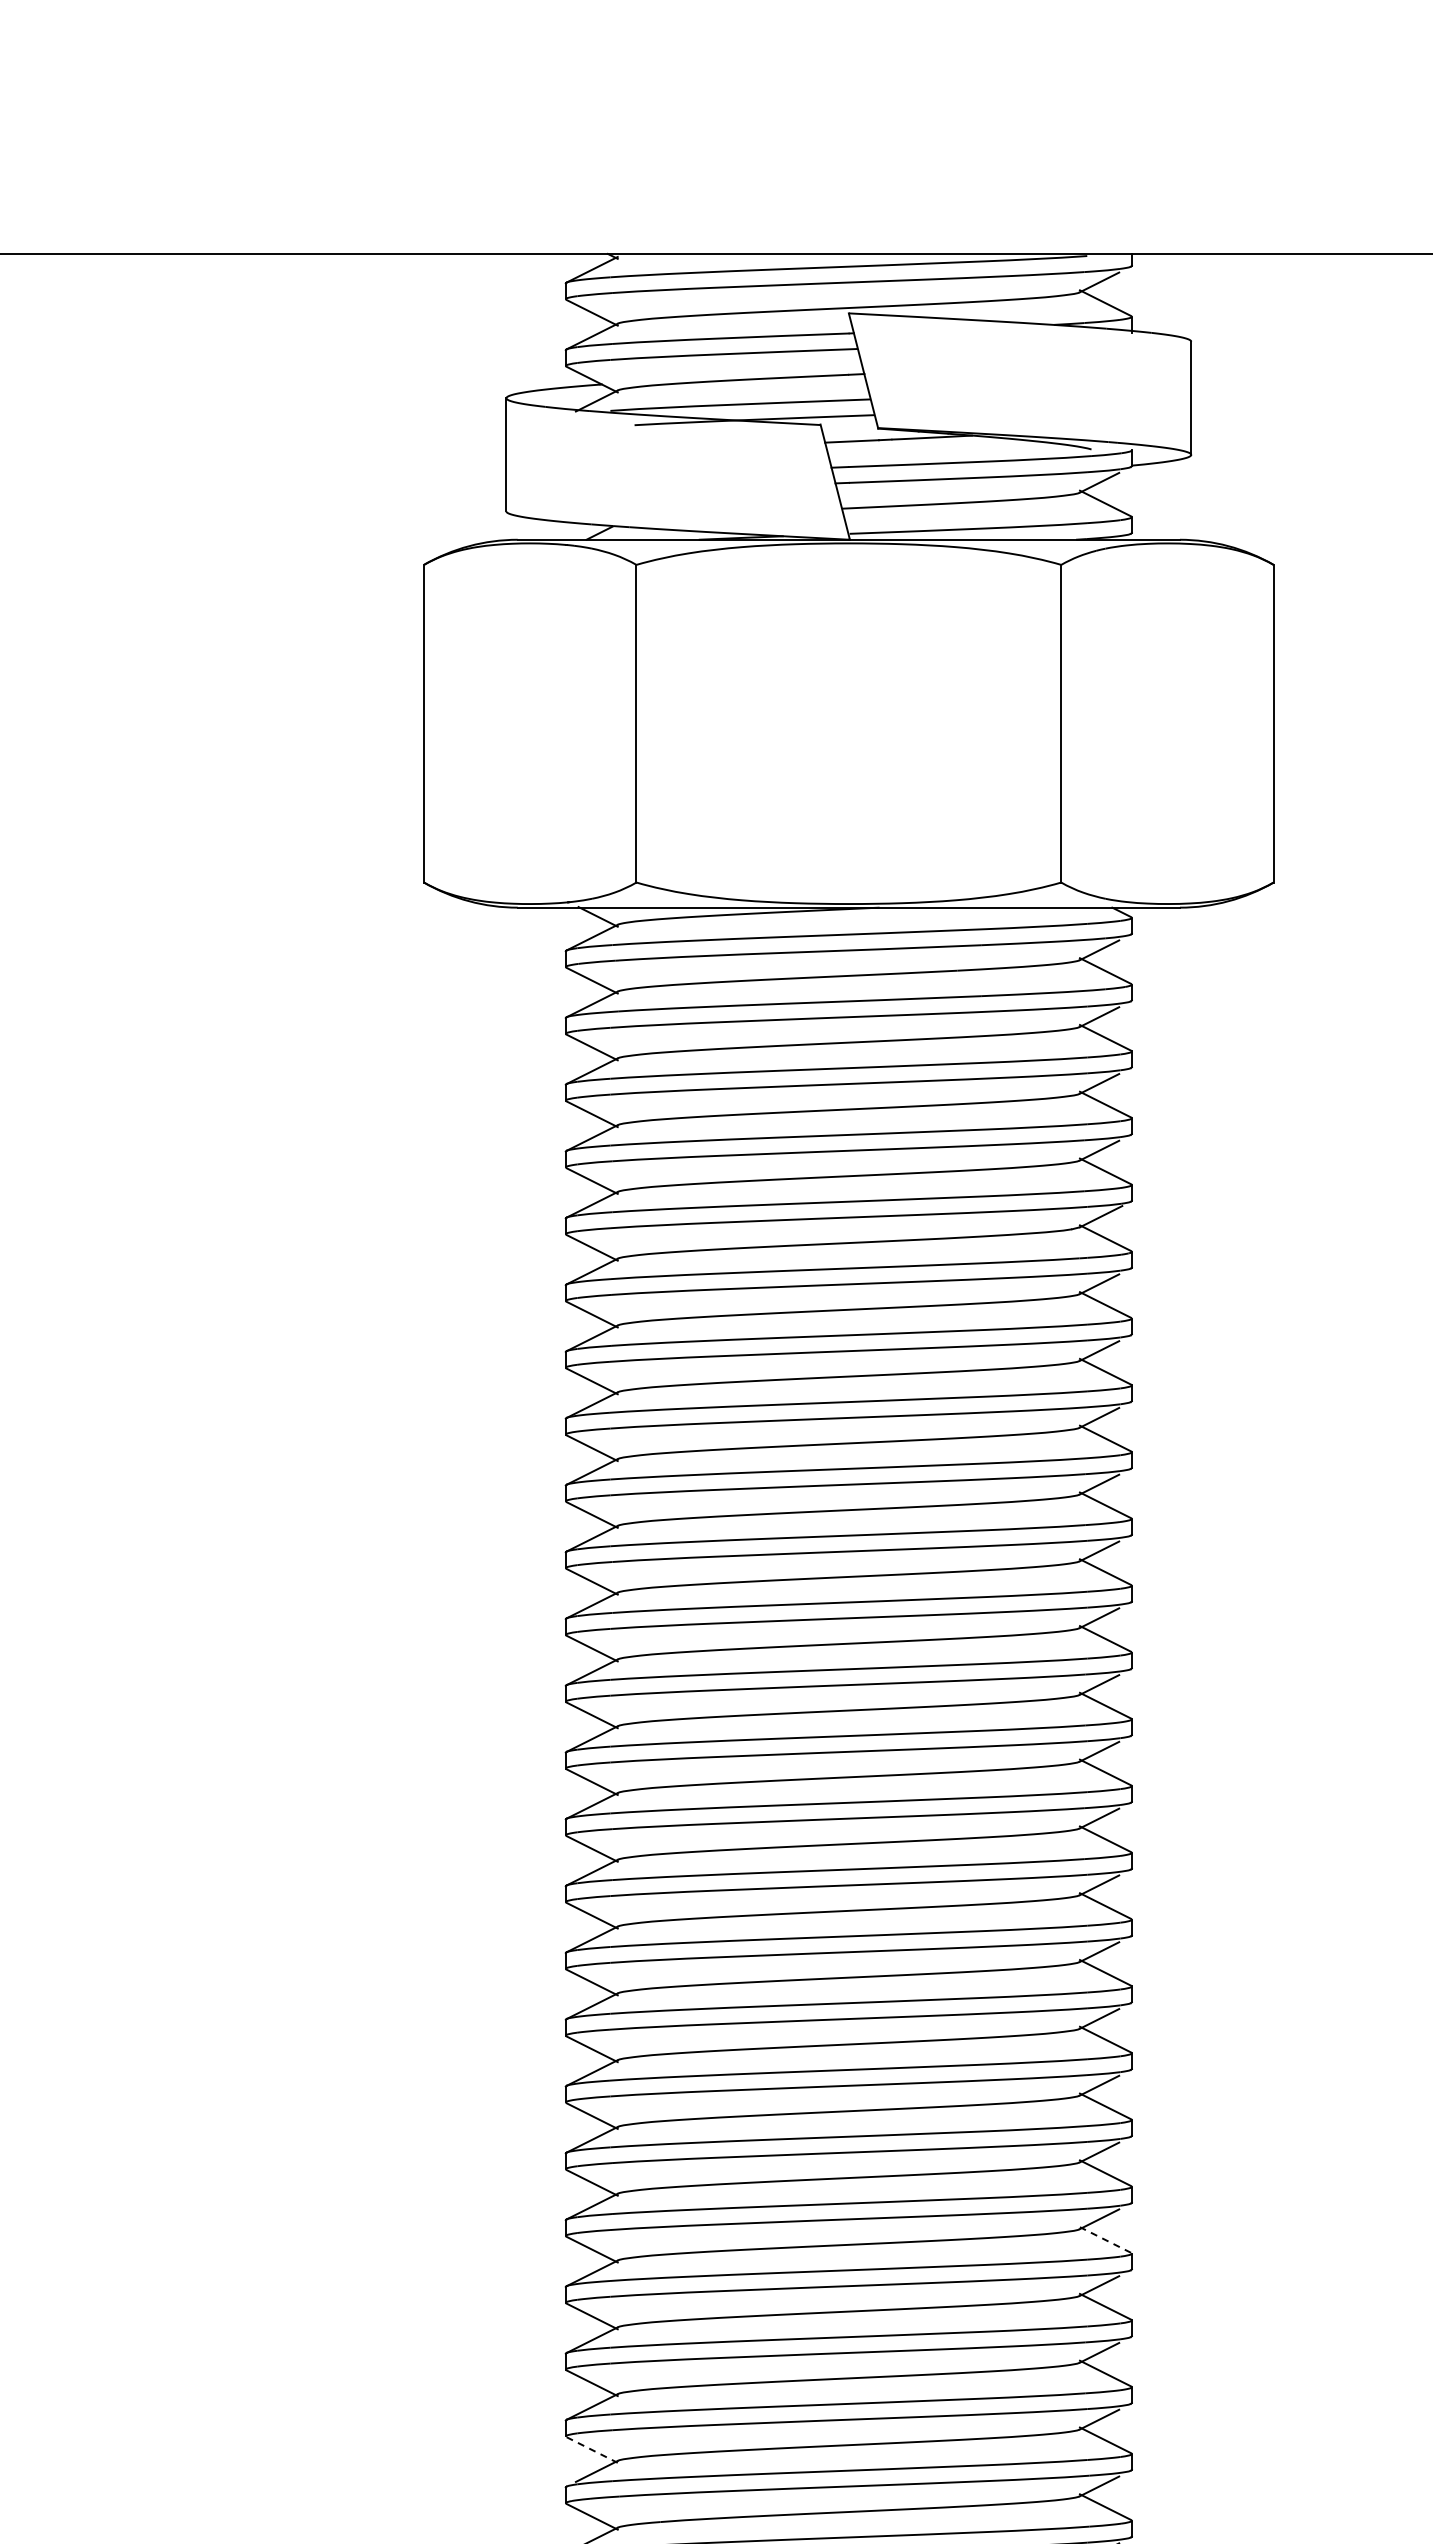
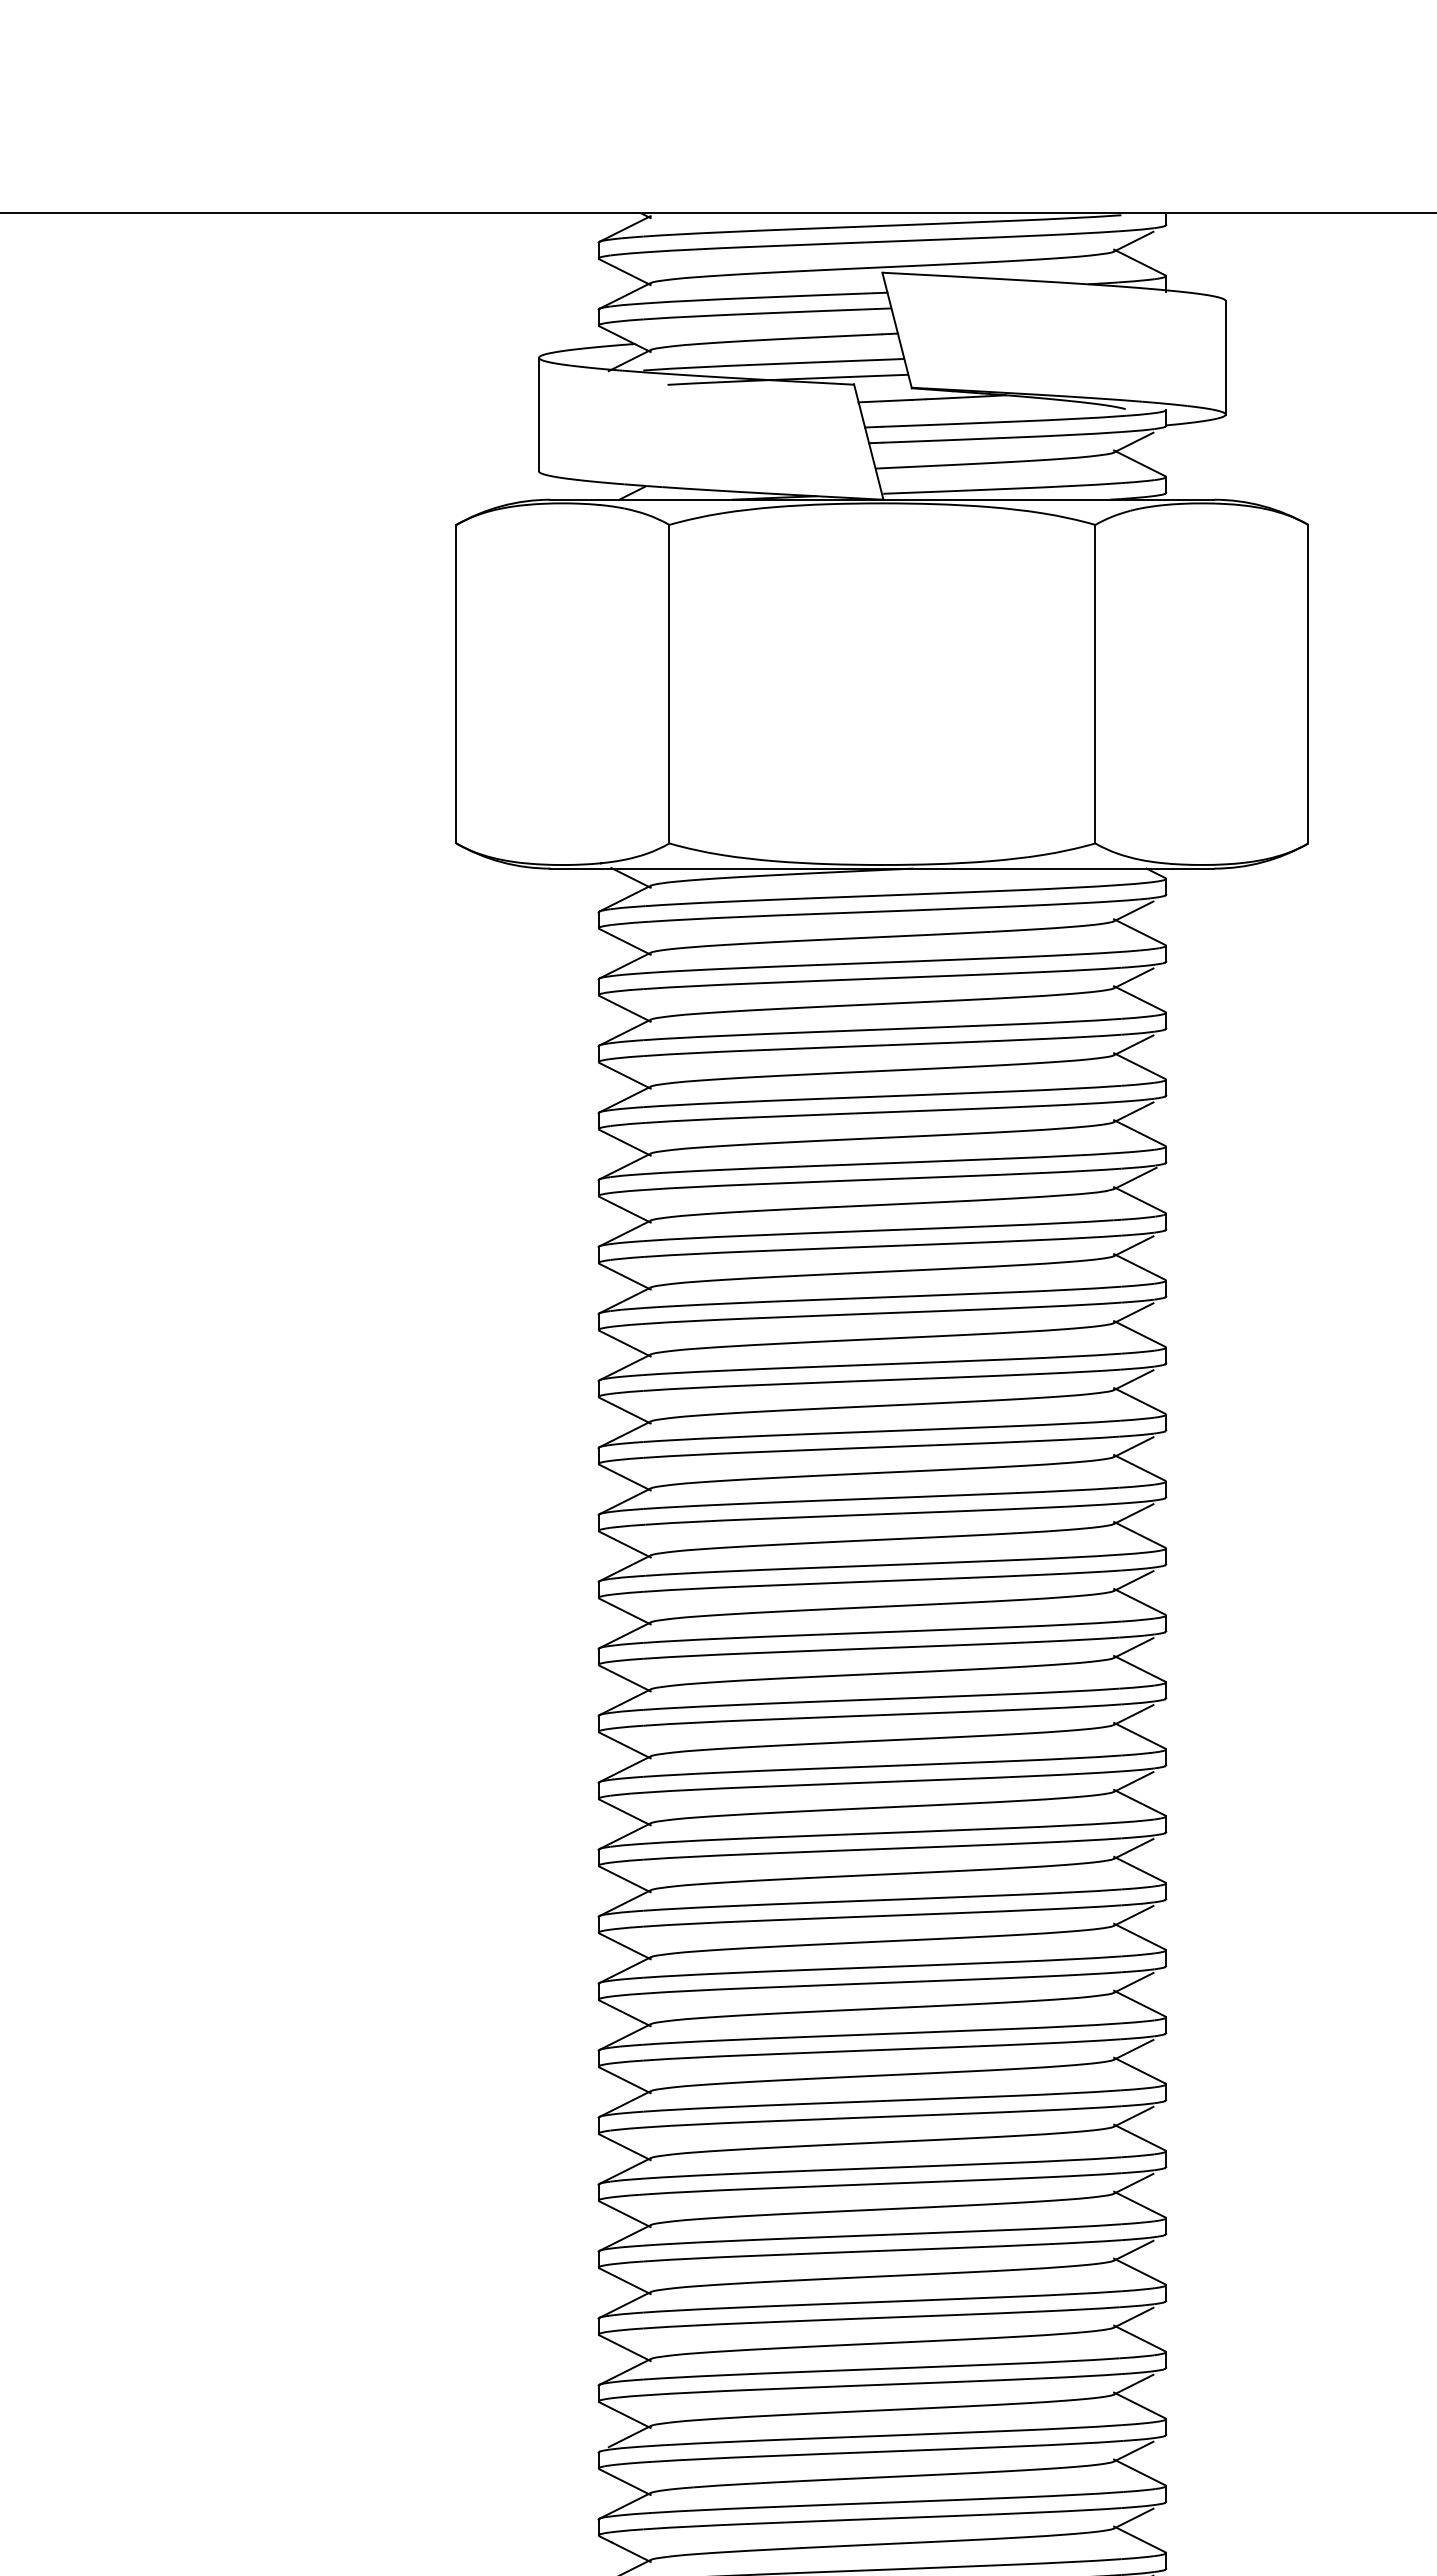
line: (1105, 2239) -> (1139, 2204), dashed -> solid
line: (592, 2450) -> (625, 2415), dashed -> solid

